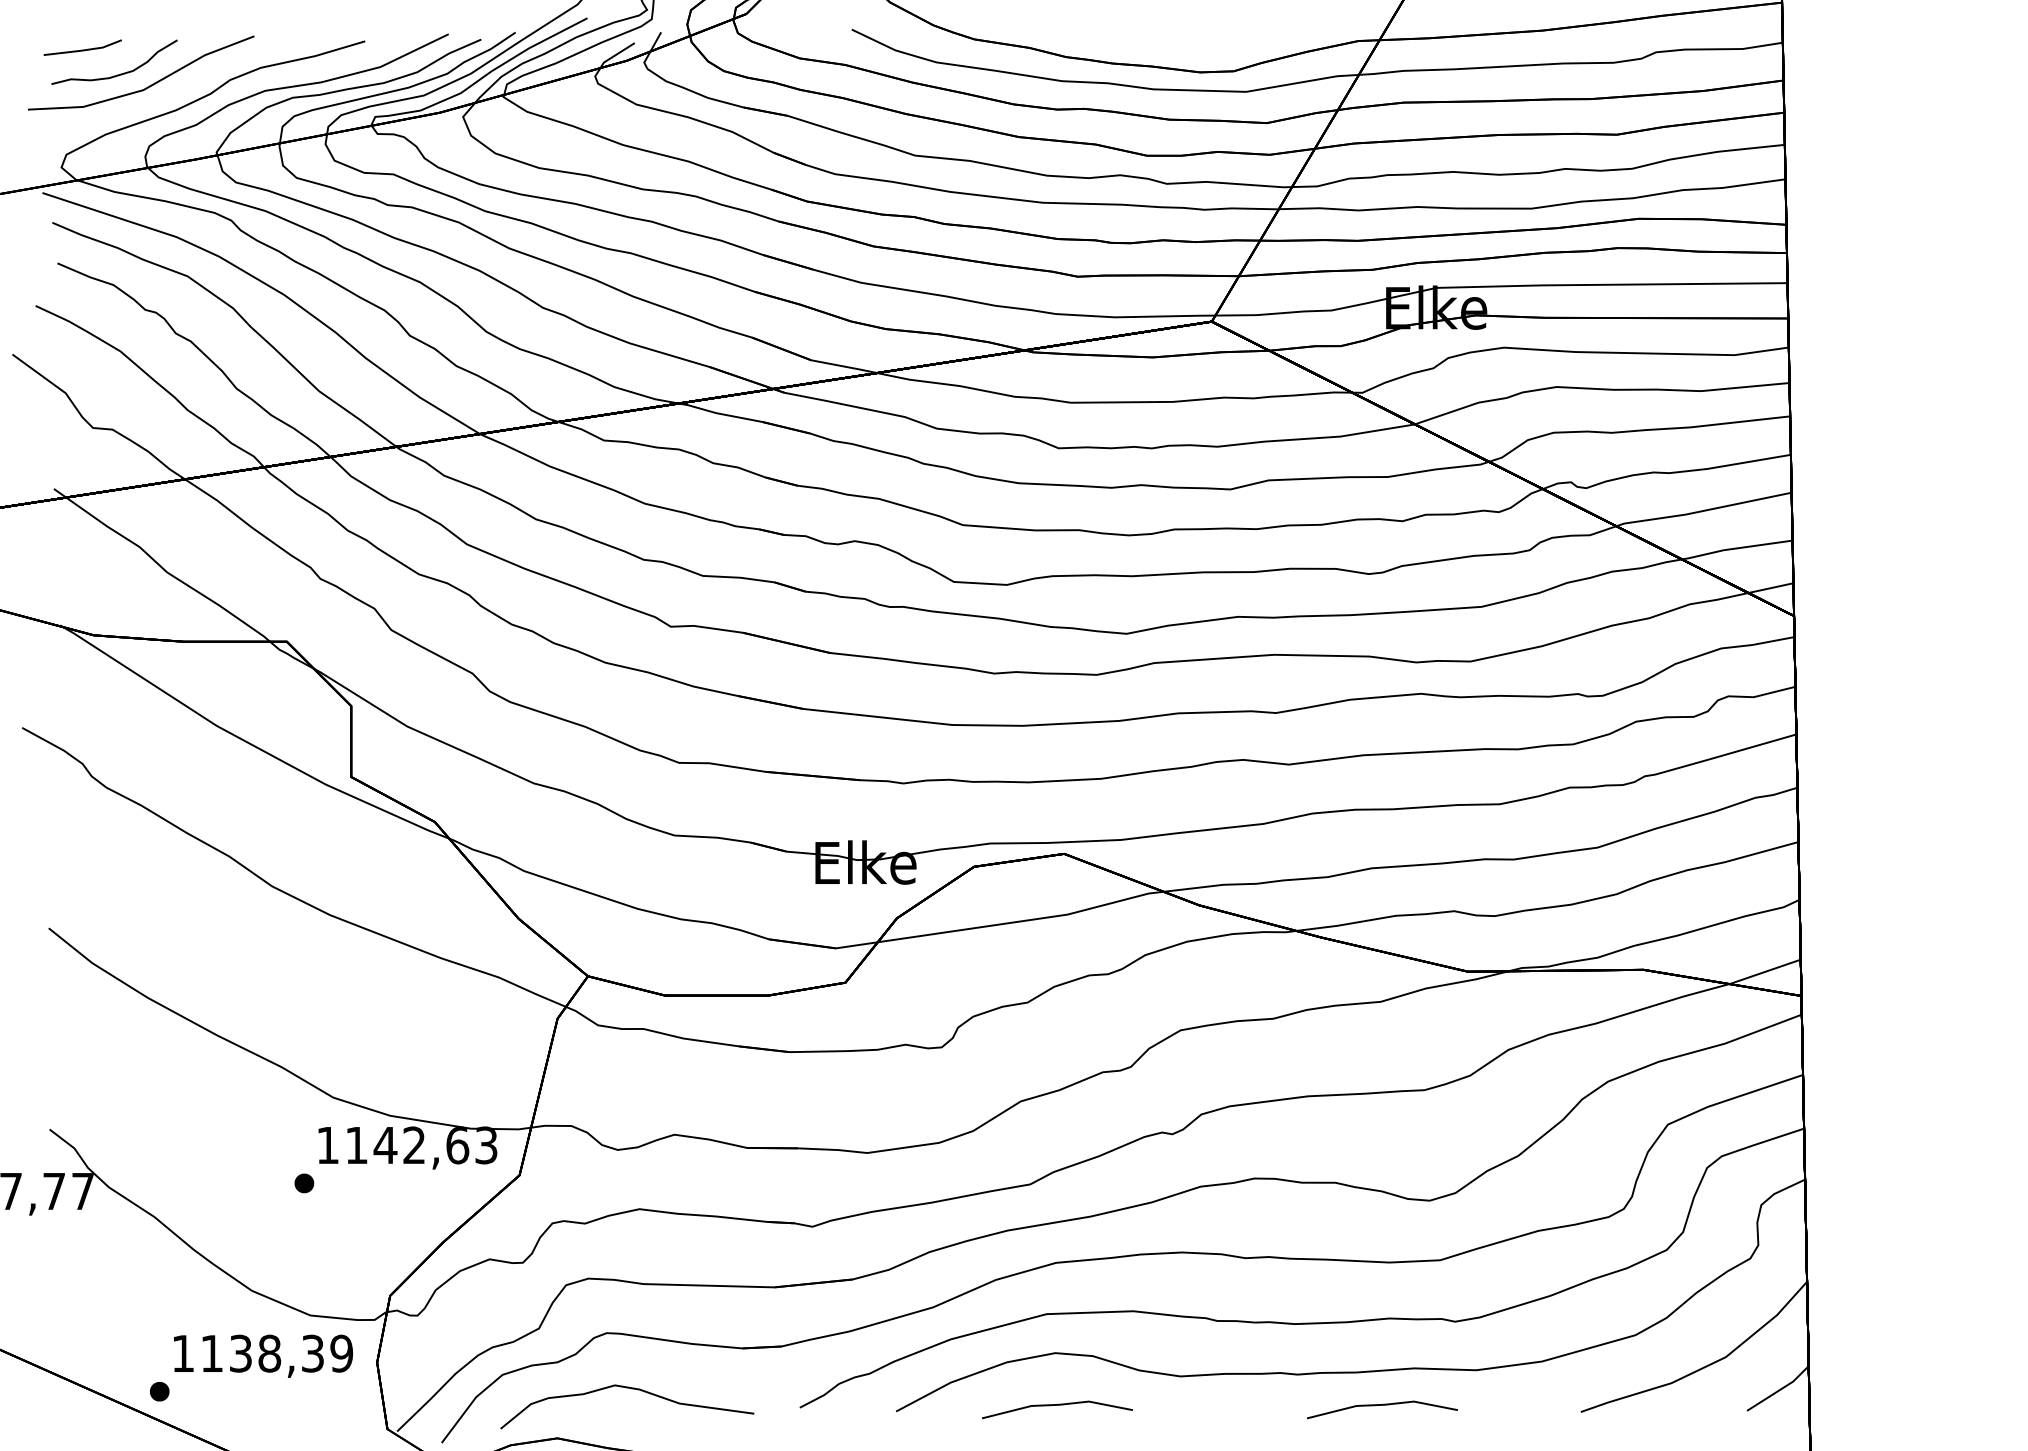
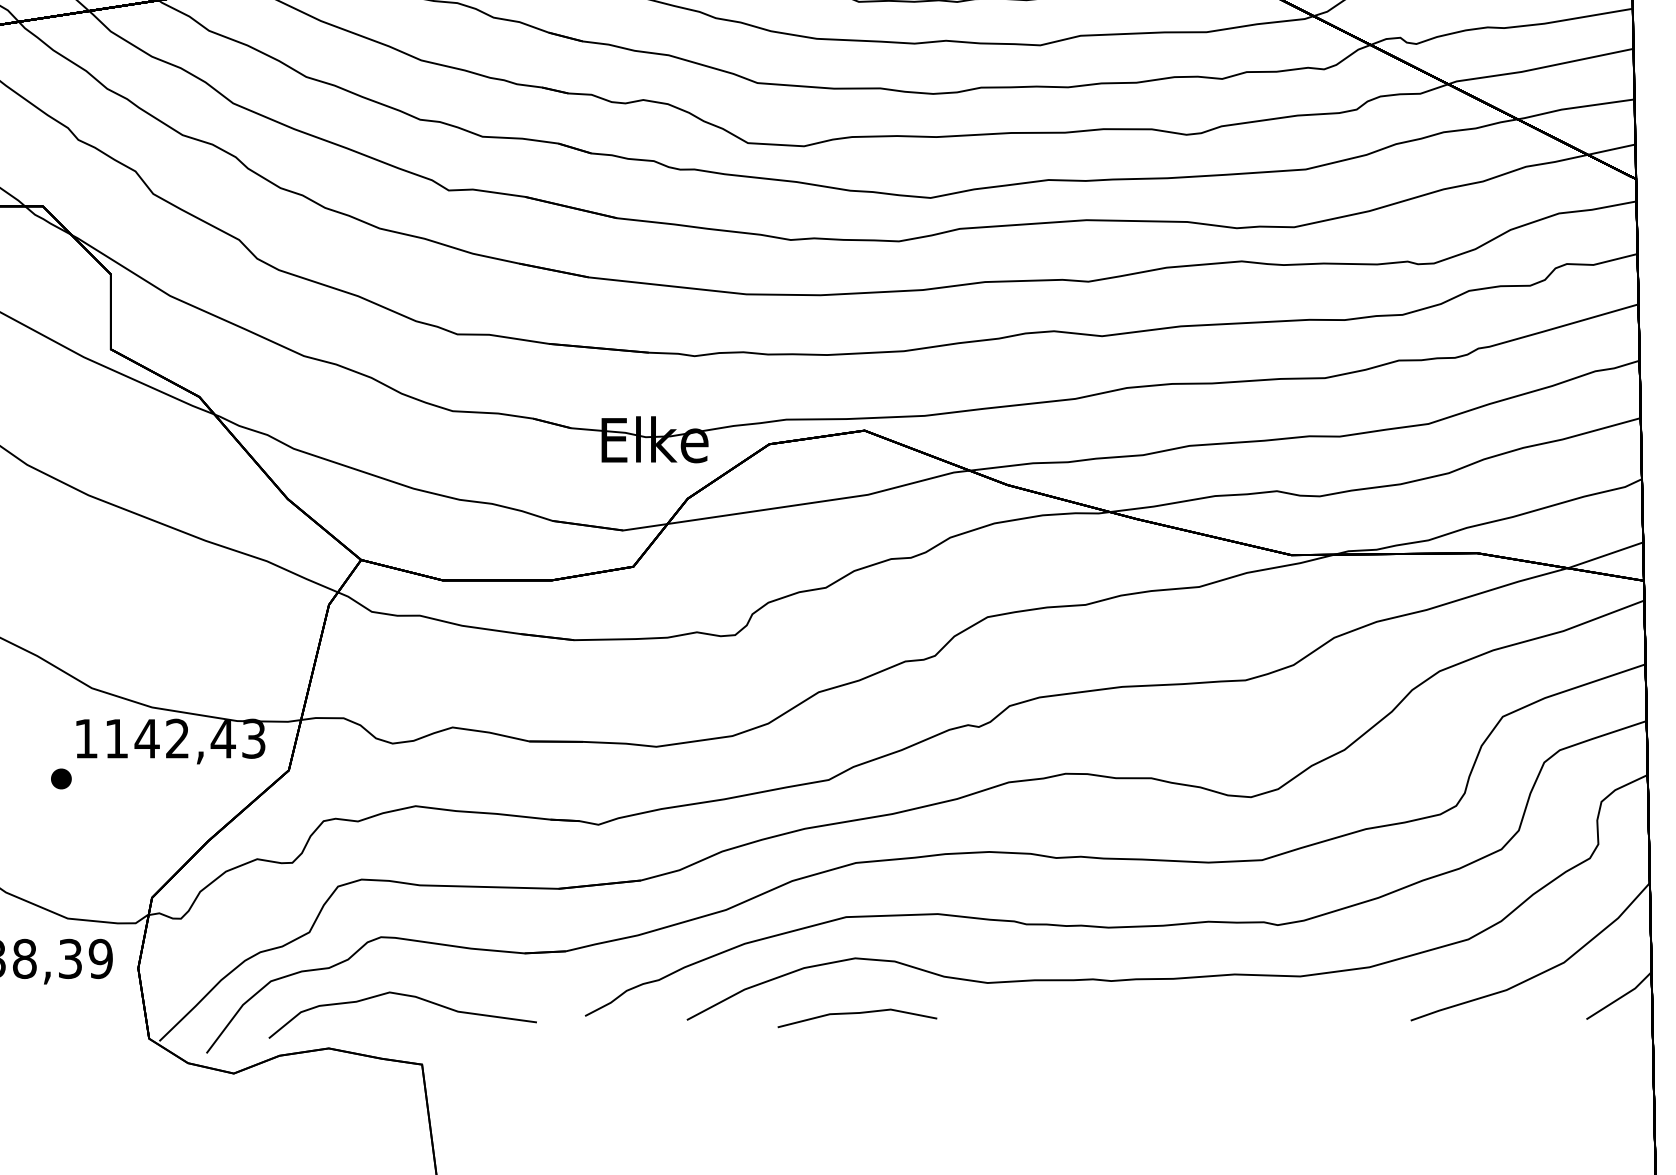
text: (457, 1145) -> (223, 738), 1142,63 -> 1142,43
line: (1382, 1405) -> (1201, 1013), removed

